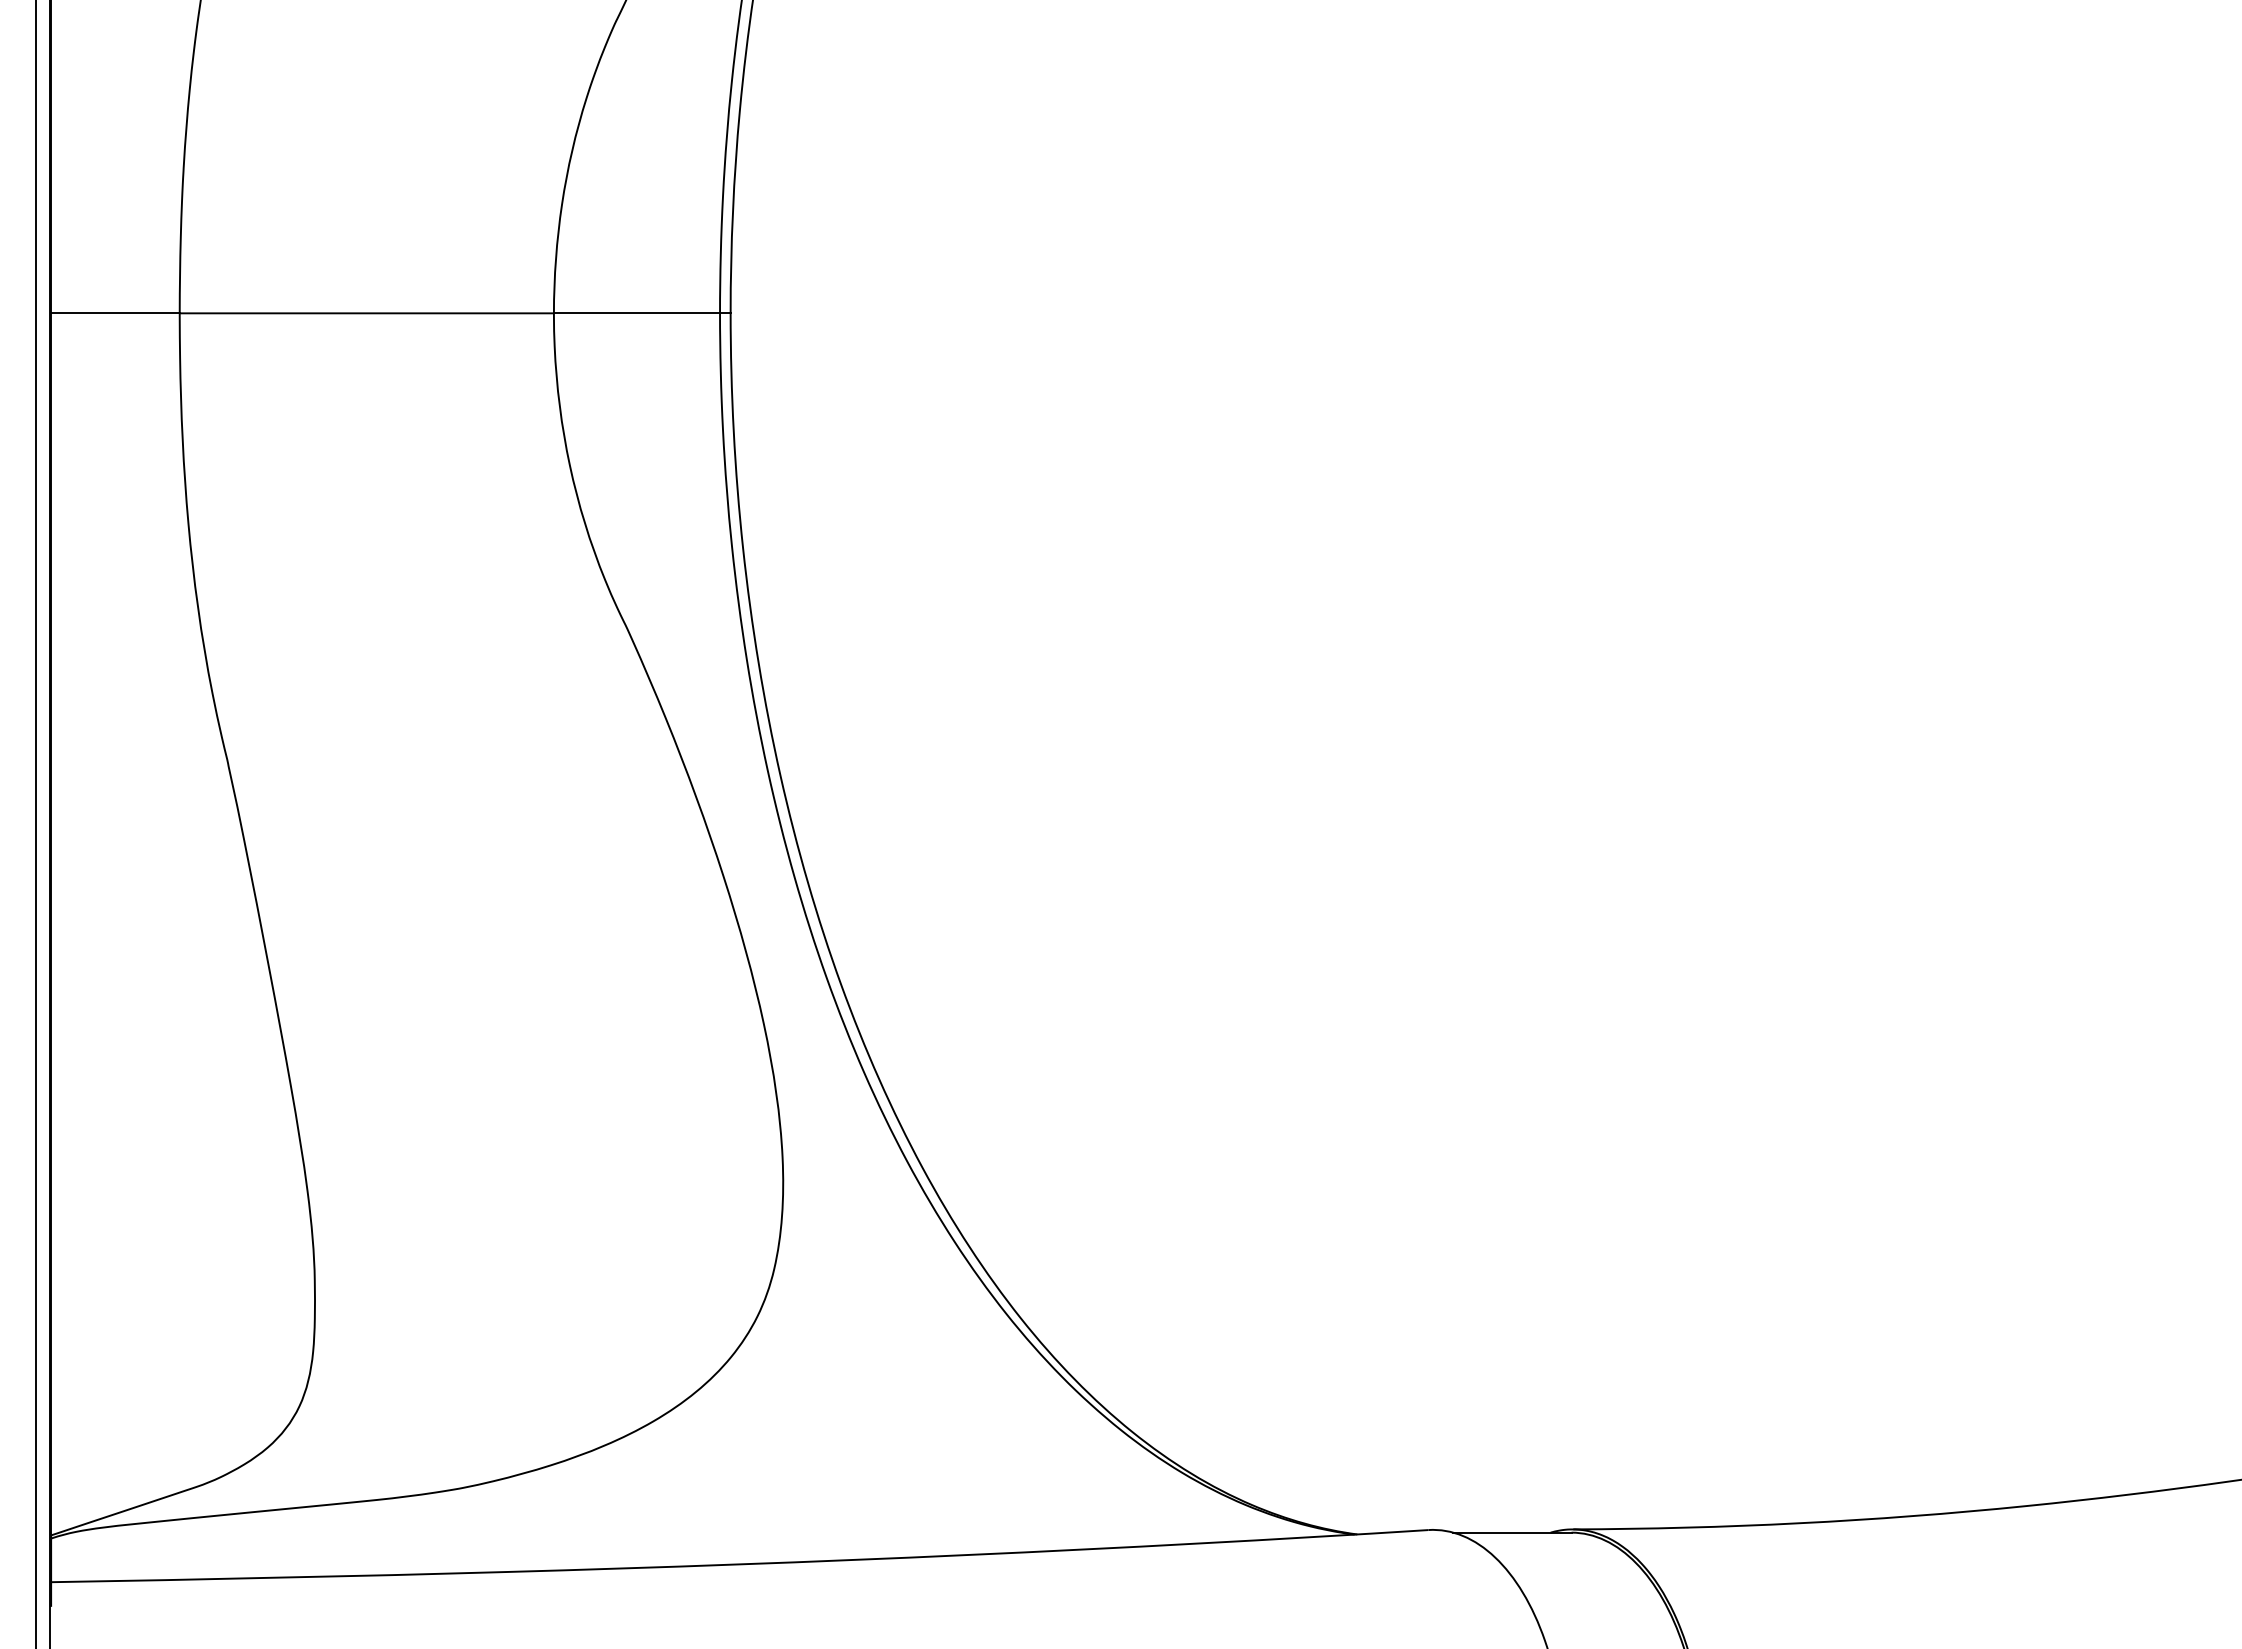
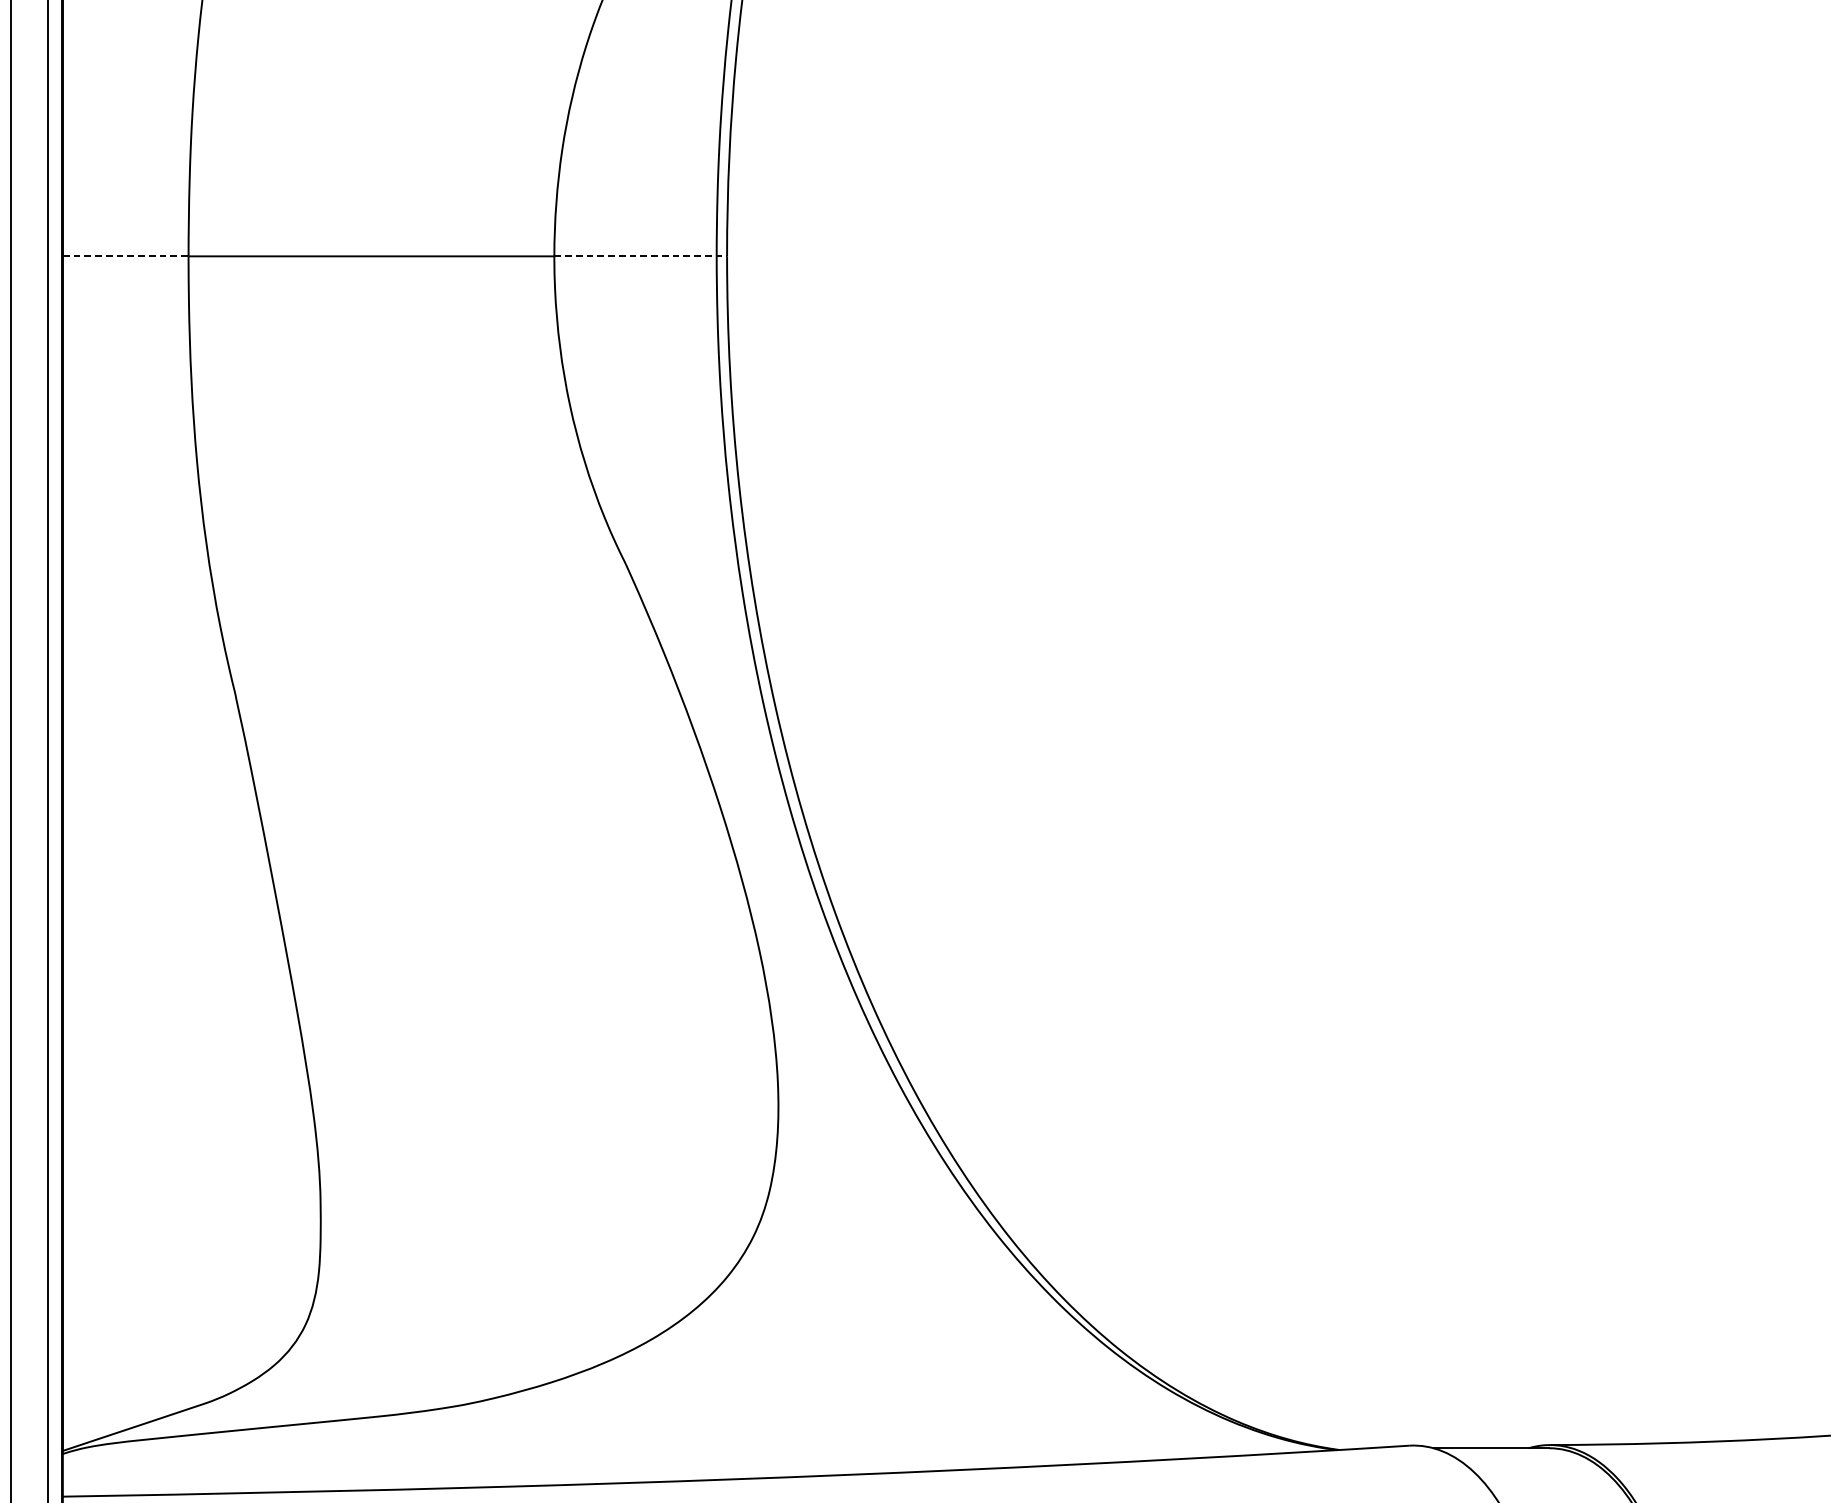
line: (115, 313) -> (125, 256), solid -> dashed
line: (642, 313) -> (640, 256), solid -> dashed

